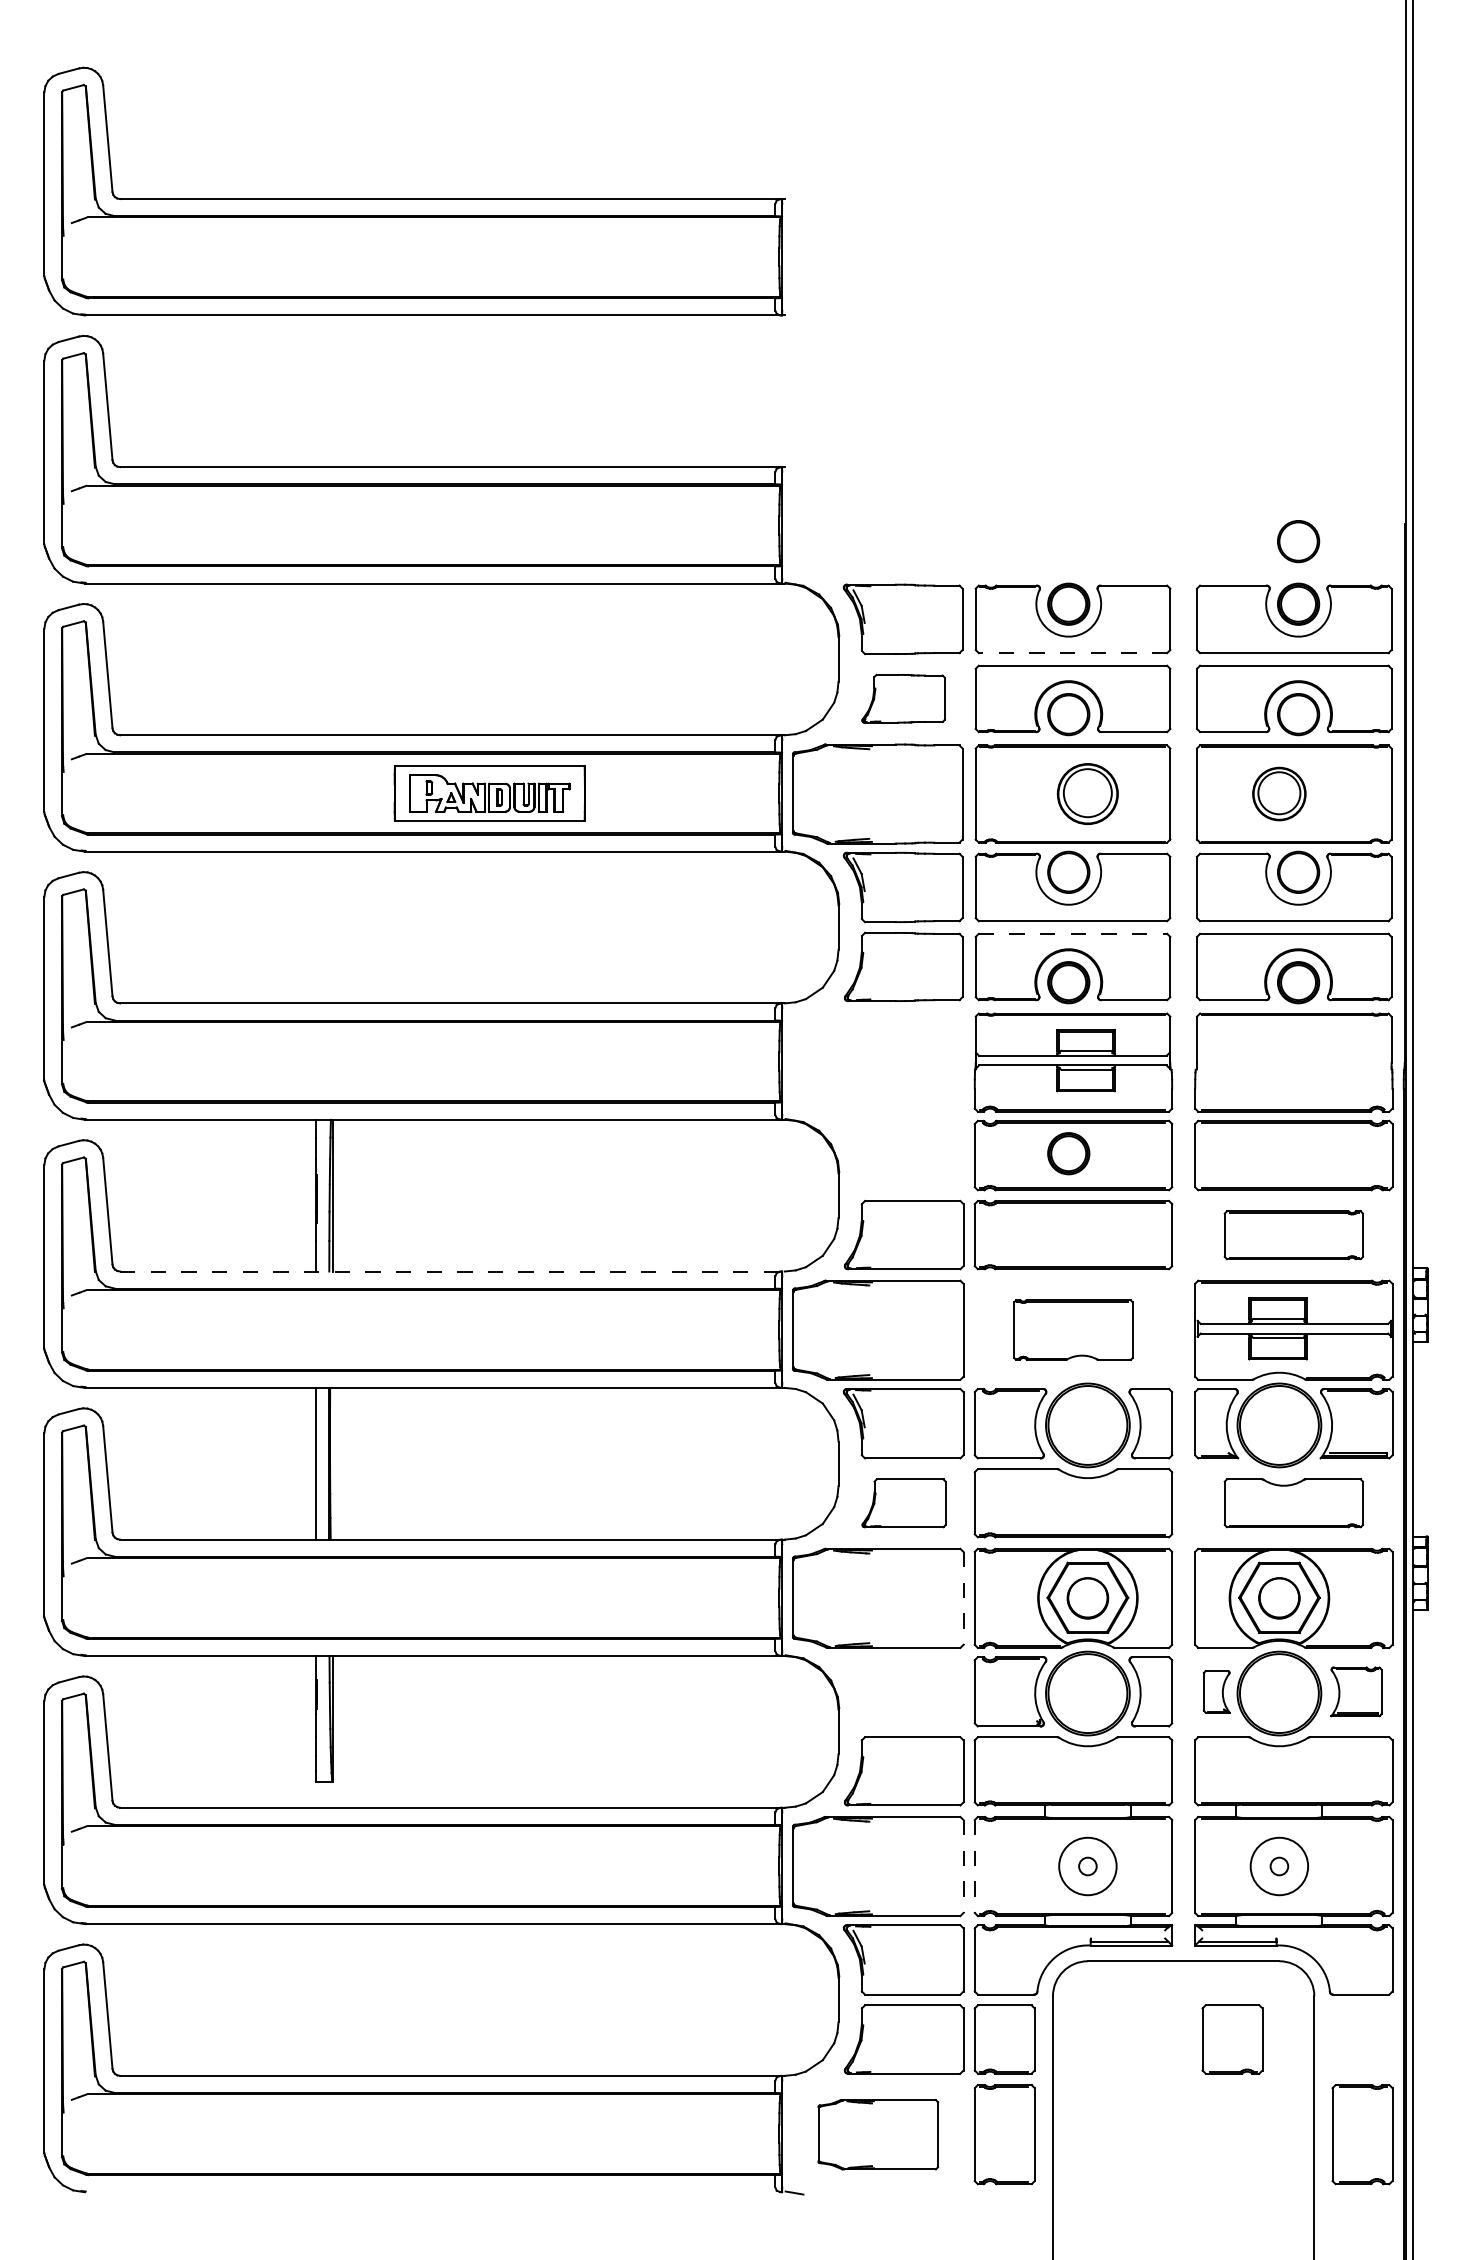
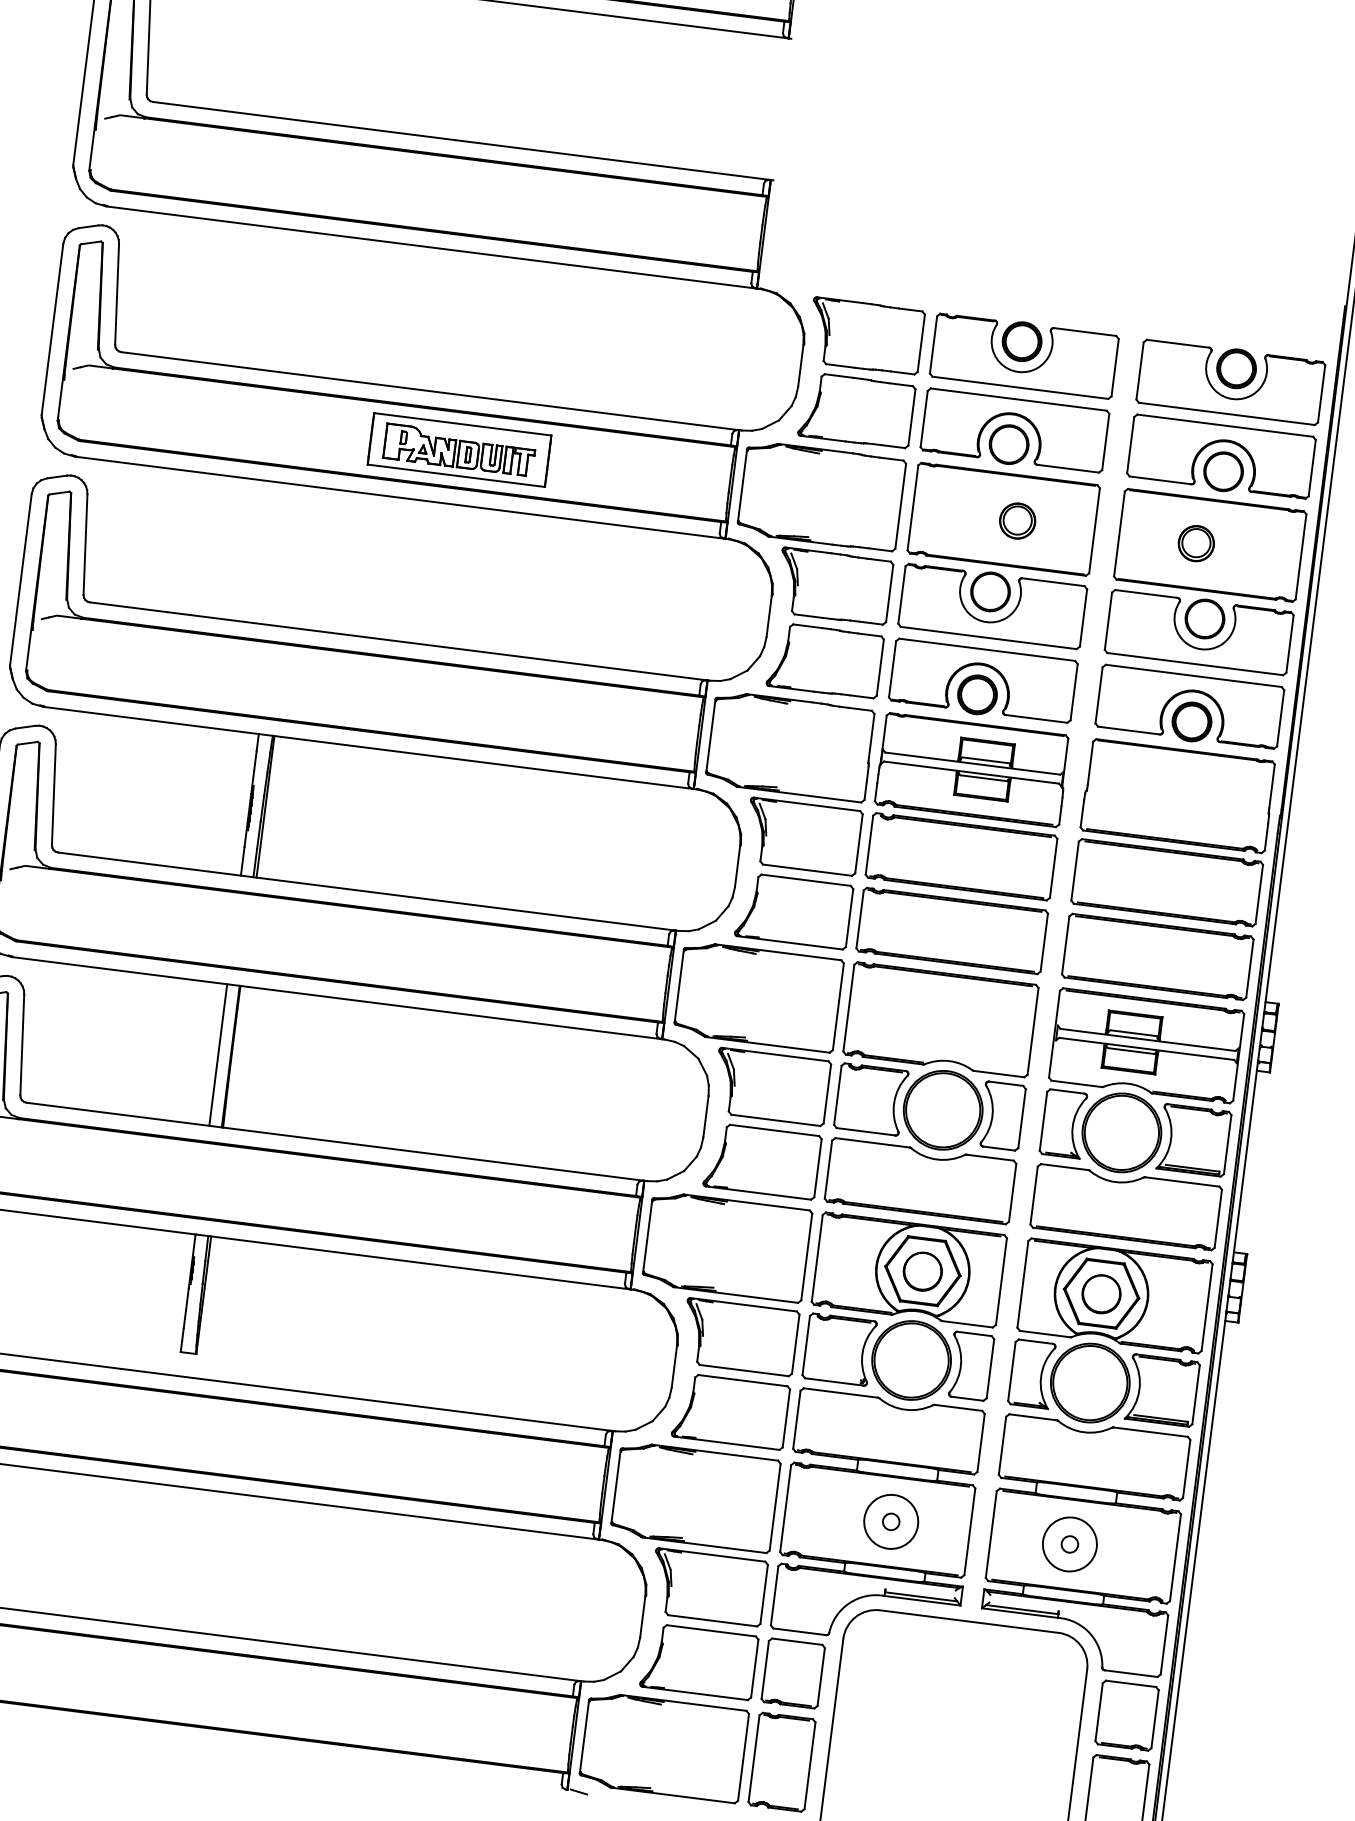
part: (1298, 541) -> (1243, 310), removed
line: (1072, 653) -> (1019, 388), dashed -> solid
part: (903, 698) -> (856, 410), size x1.43
part: (1087, 793) -> (1017, 520), size x0.62
part: (1279, 793) -> (1196, 543), size x0.71
line: (1073, 933) -> (987, 649), dashed -> solid
part: (878, 1101) -> (785, 783), added
part: (1068, 1153) -> (957, 854), removed
part: (1293, 1235) -> (1157, 957), size x1.43
line: (453, 1271) -> (369, 891), dashed -> solid
part: (1073, 1329) -> (941, 1019), size x1.67
part: (903, 1503) -> (761, 1161), size x1.43
part: (1293, 1503) -> (1125, 1207), size x1.43
line: (963, 1598) -> (806, 1257), dashed -> solid
part: (903, 1691) -> (739, 1336), added
part: (1216, 1691) -> (1031, 1373), size x1.67
part: (1356, 1691) -> (1162, 1390), size x1.43
line: (963, 1867) -> (775, 1508), dashed -> solid
line: (974, 1867) -> (785, 1509), dashed -> solid
part: (1232, 2039) -> (1127, 1715), moved
part: (878, 2134) -> (664, 1747), size x1.43

